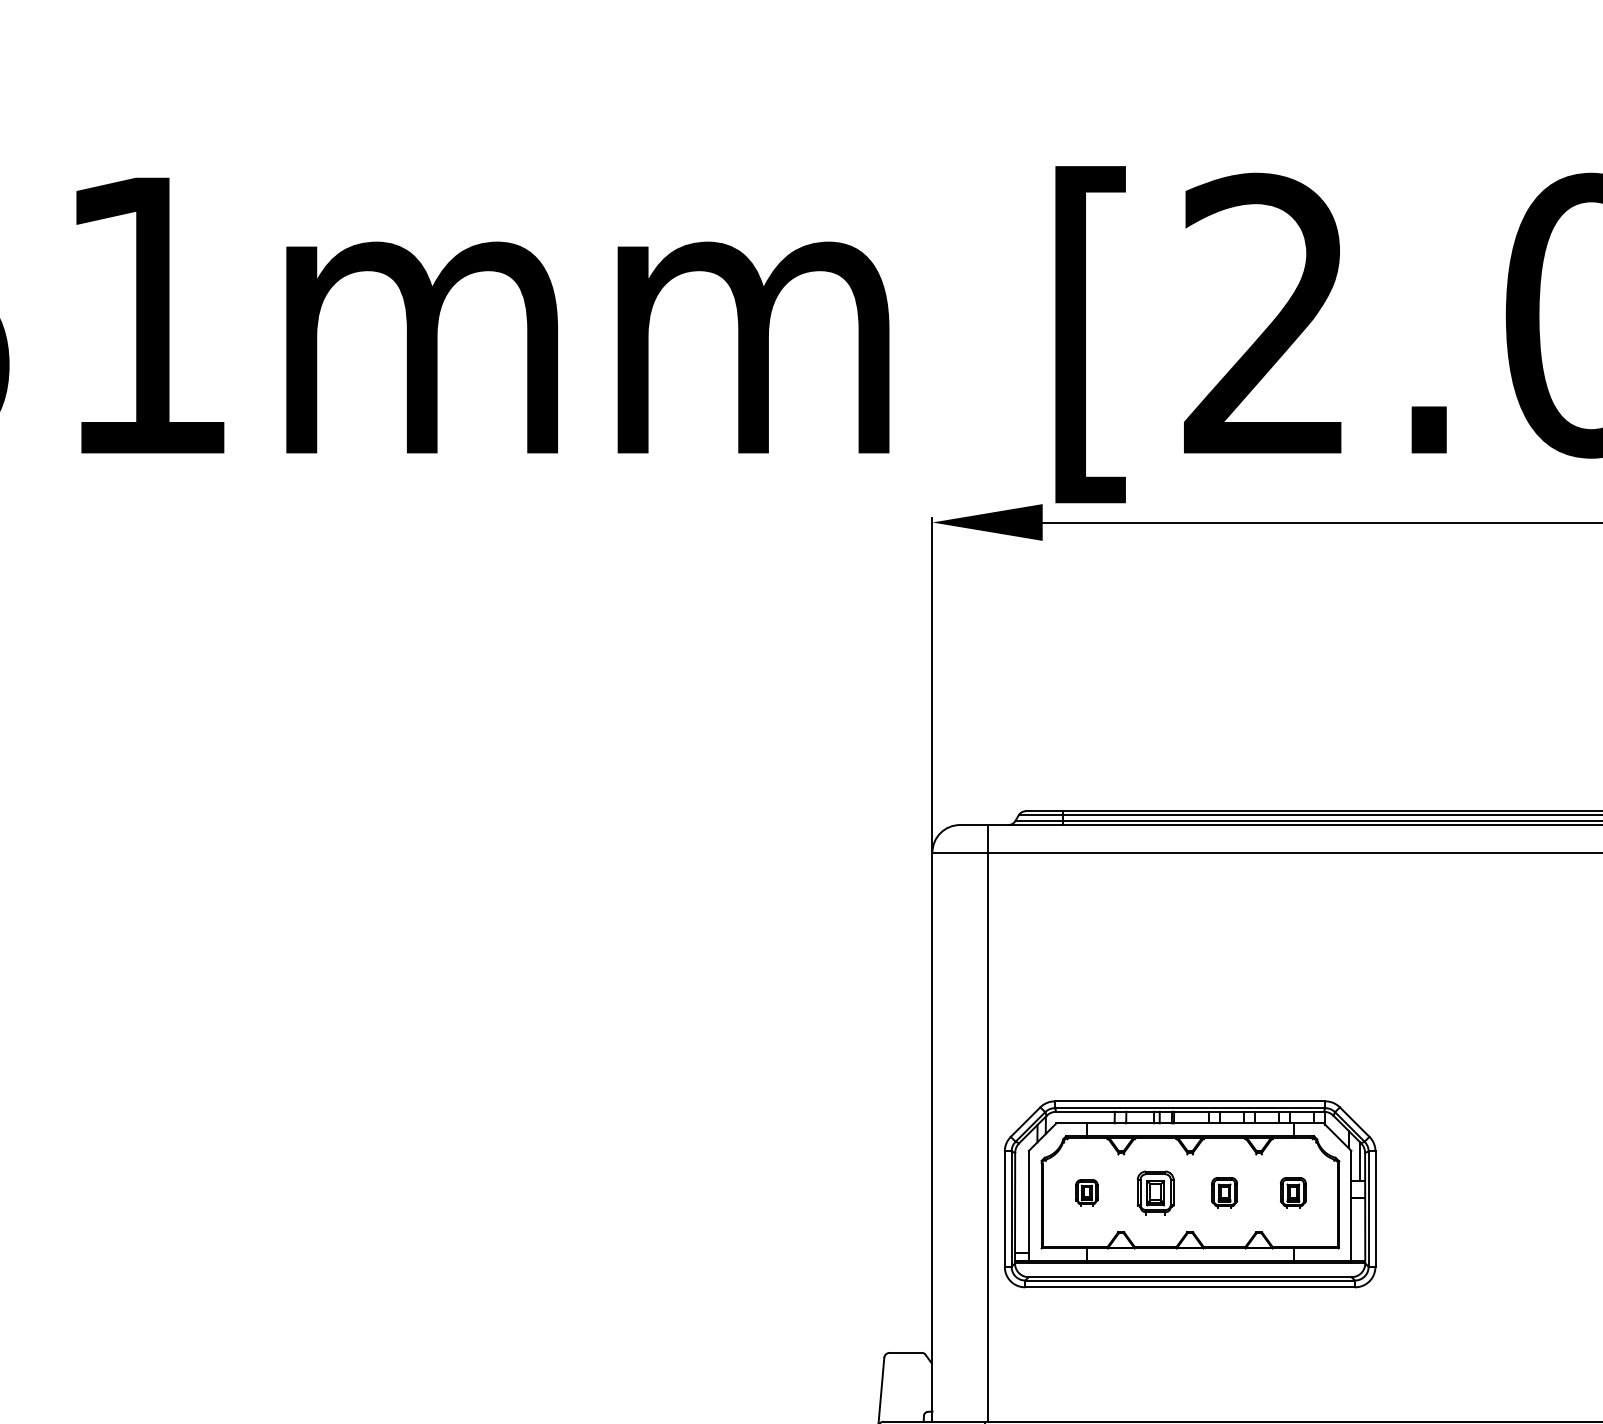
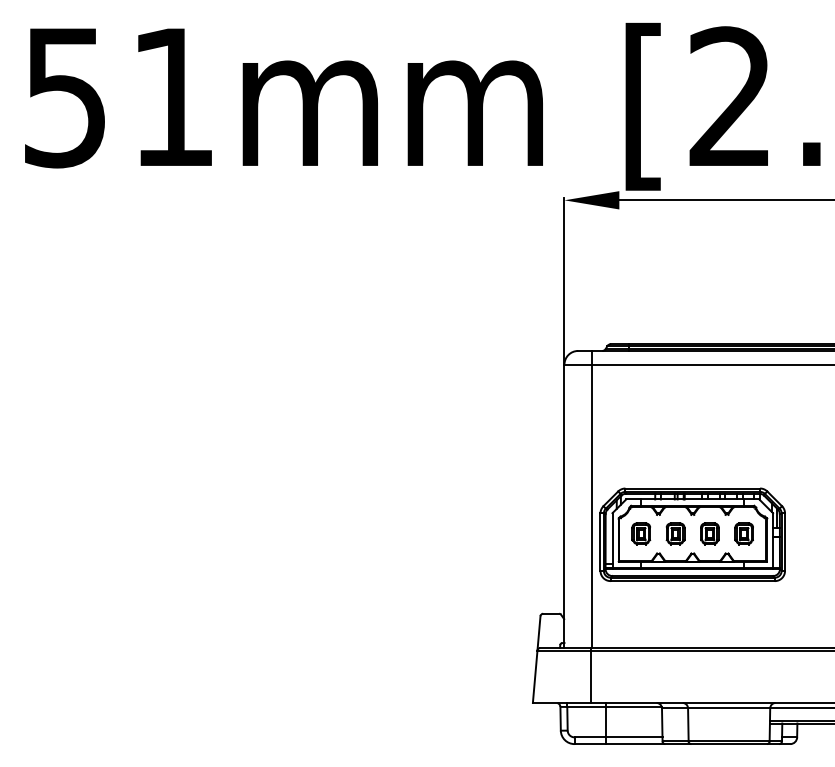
part: (1087, 1191) -> (641, 533), size x1.67
part: (1223, 1191) -> (709, 533), size x1.43
part: (1292, 1191) -> (743, 533), size x1.43

